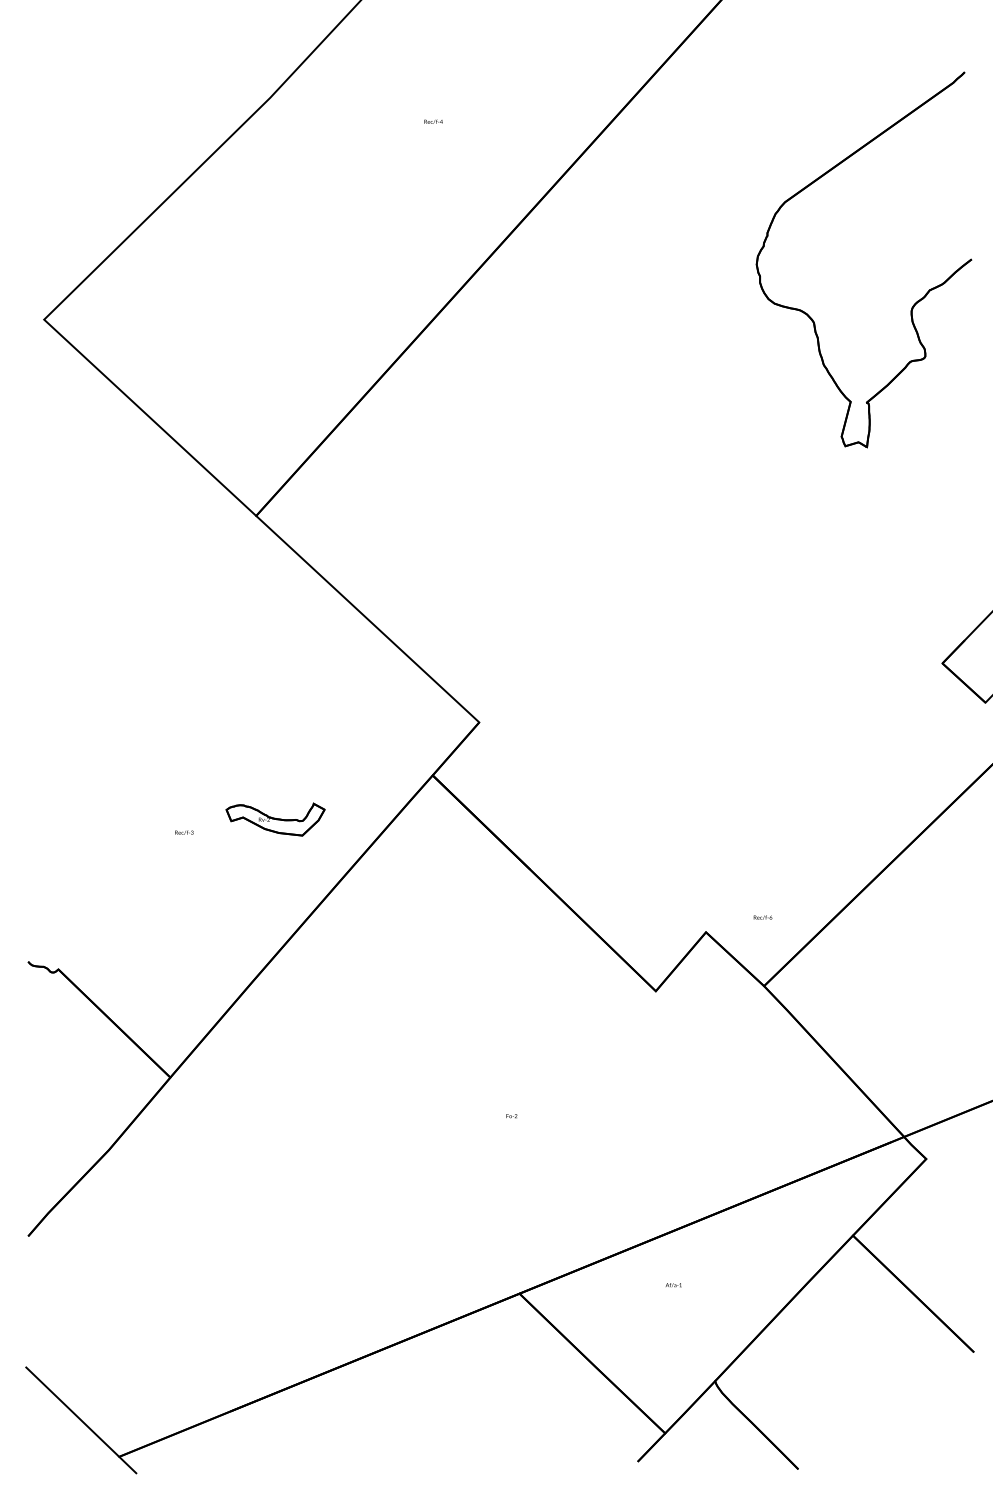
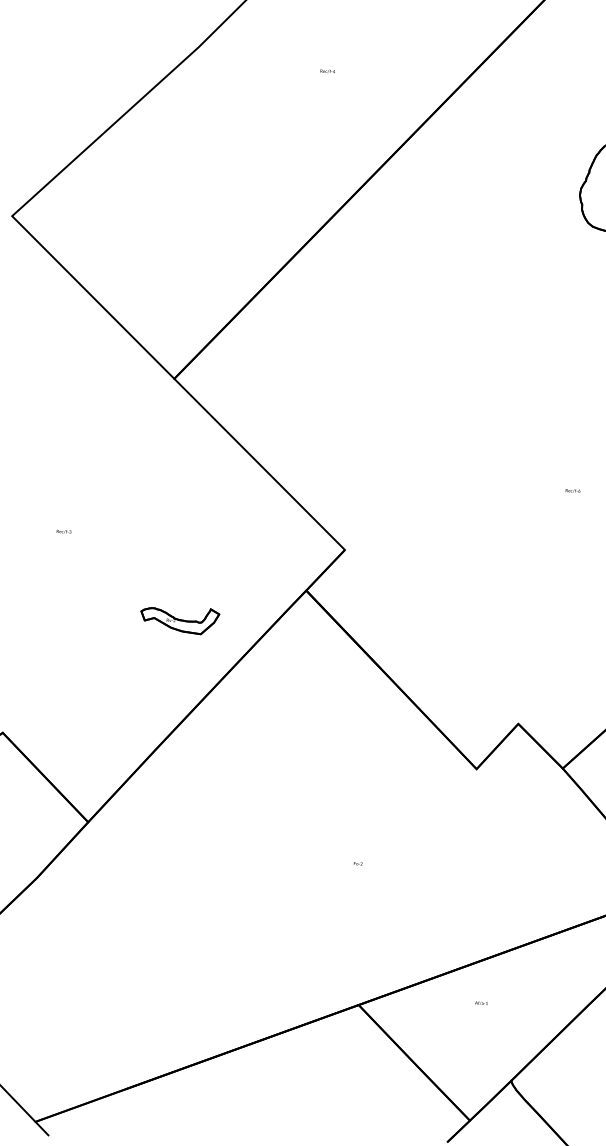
text: (184, 832) -> (64, 531), moved
text: (762, 917) -> (572, 490), moved

